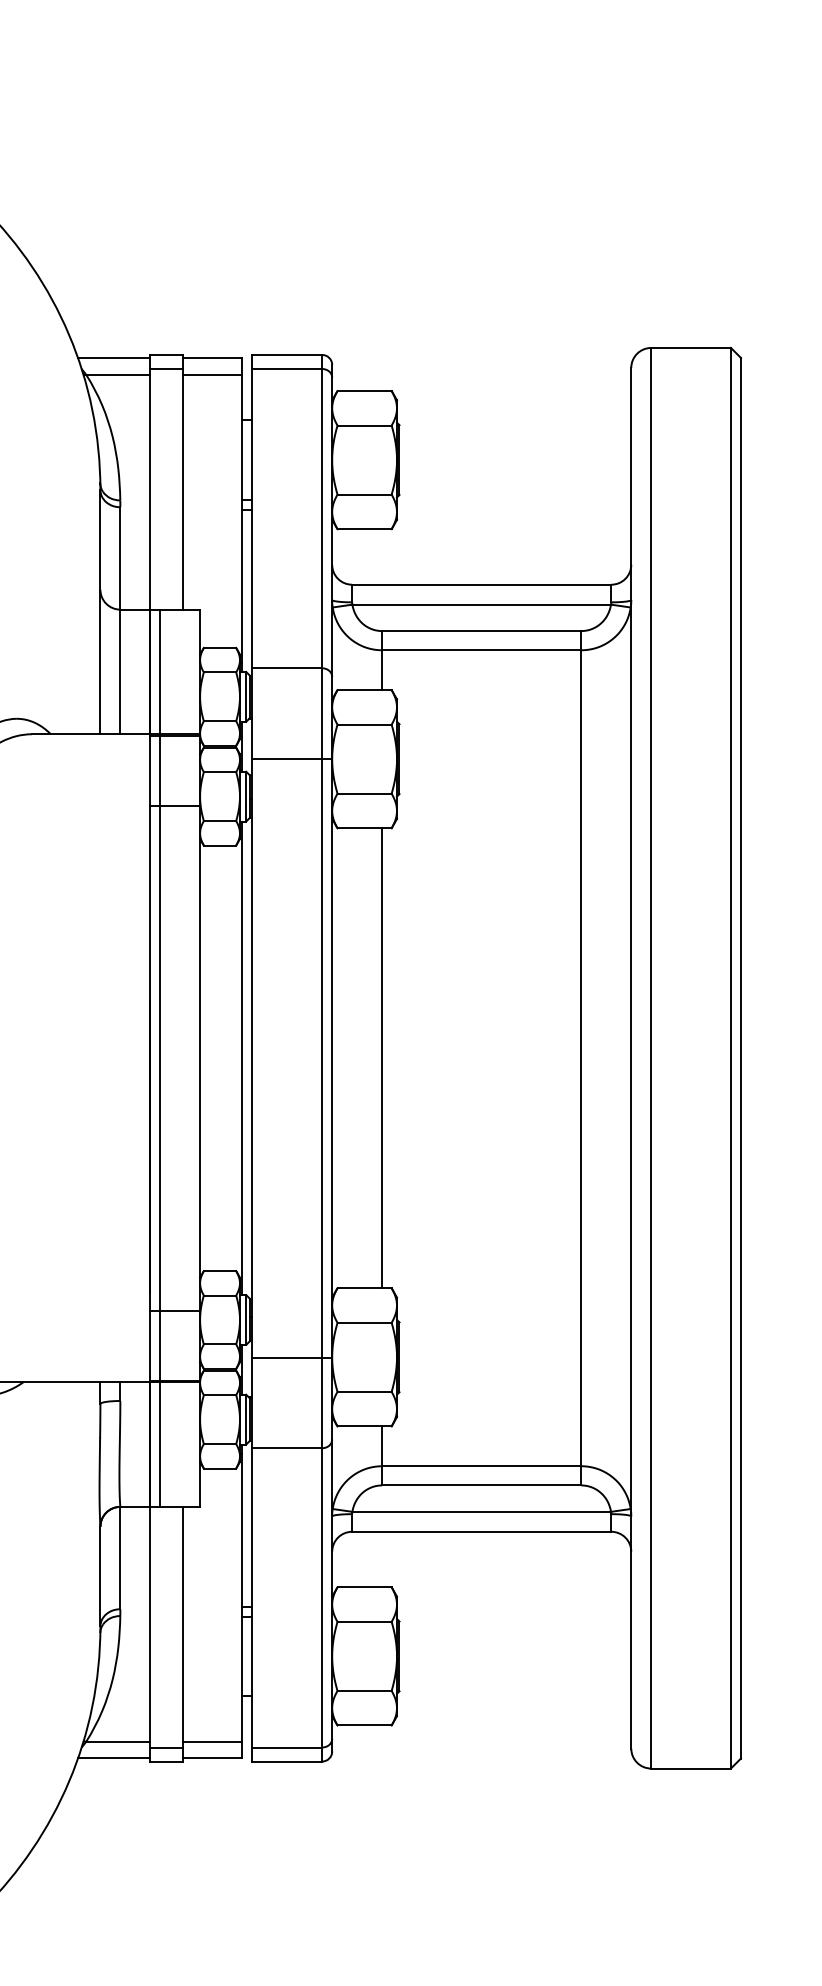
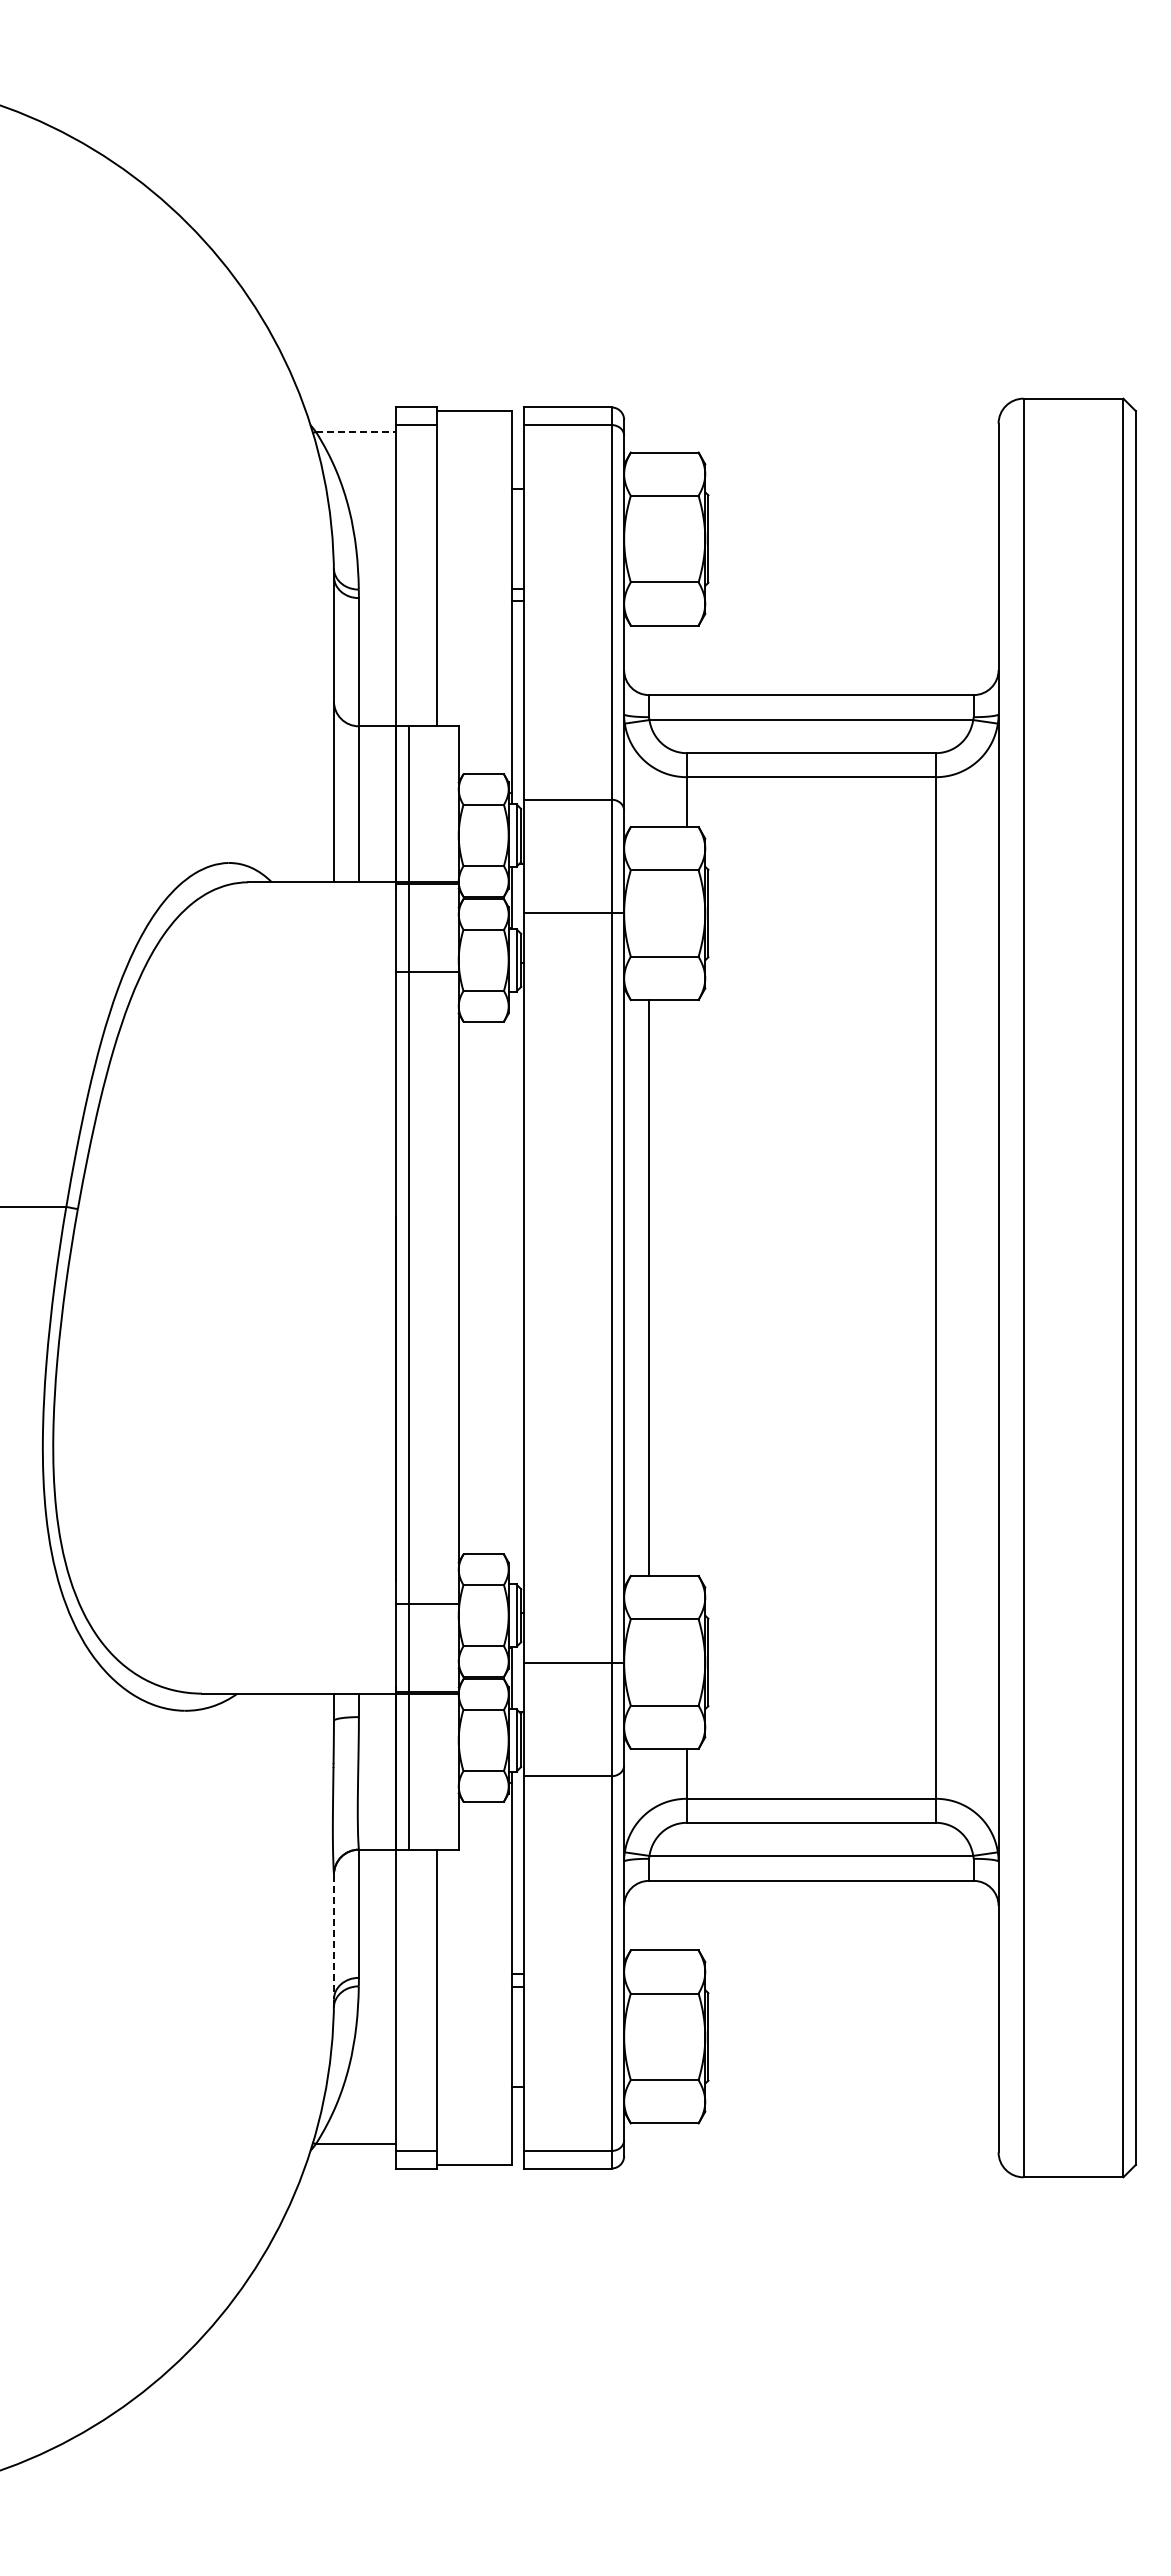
line: (113, 358) -> (350, 411), removed
line: (118, 374) -> (356, 432), solid -> dashed
line: (211, 374) -> (473, 432), removed
line: (242, 1057) -> (511, 1287), removed
line: (381, 1057) -> (648, 1287), moved
line: (100, 1577) -> (333, 1937), solid -> dashed
line: (211, 1741) -> (473, 2143), removed
line: (113, 1758) -> (350, 2164), removed

